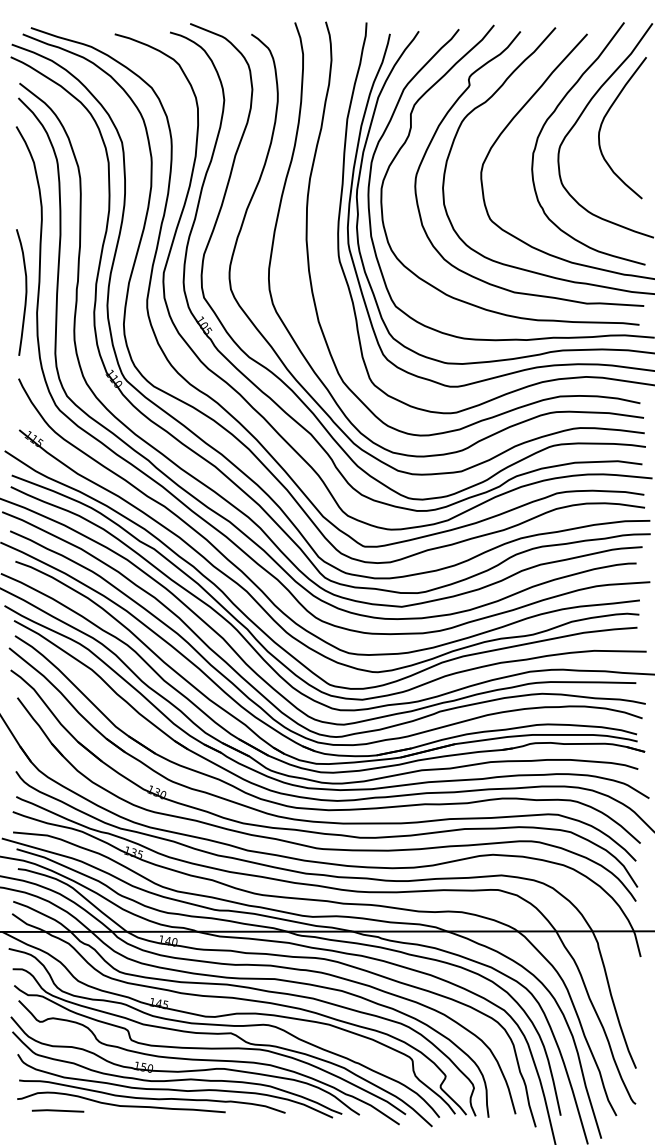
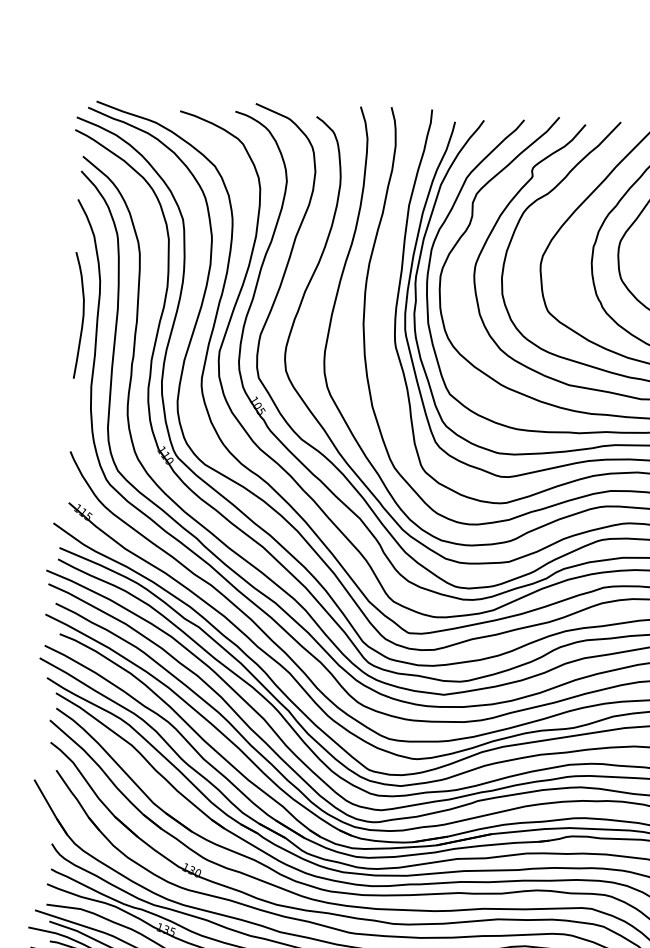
curve: (25, 292) -> (82, 315), moved

